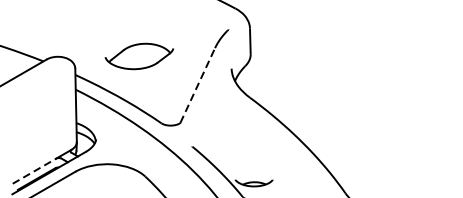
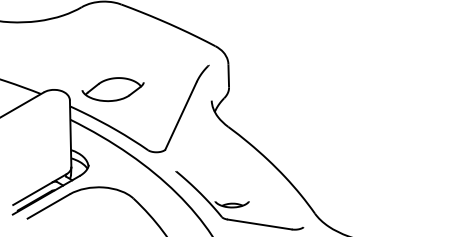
part: (138, 56) -> (112, 89), moved
line: (198, 85) -> (181, 115), dashed -> solid
line: (34, 171) -> (32, 193), dashed -> solid

